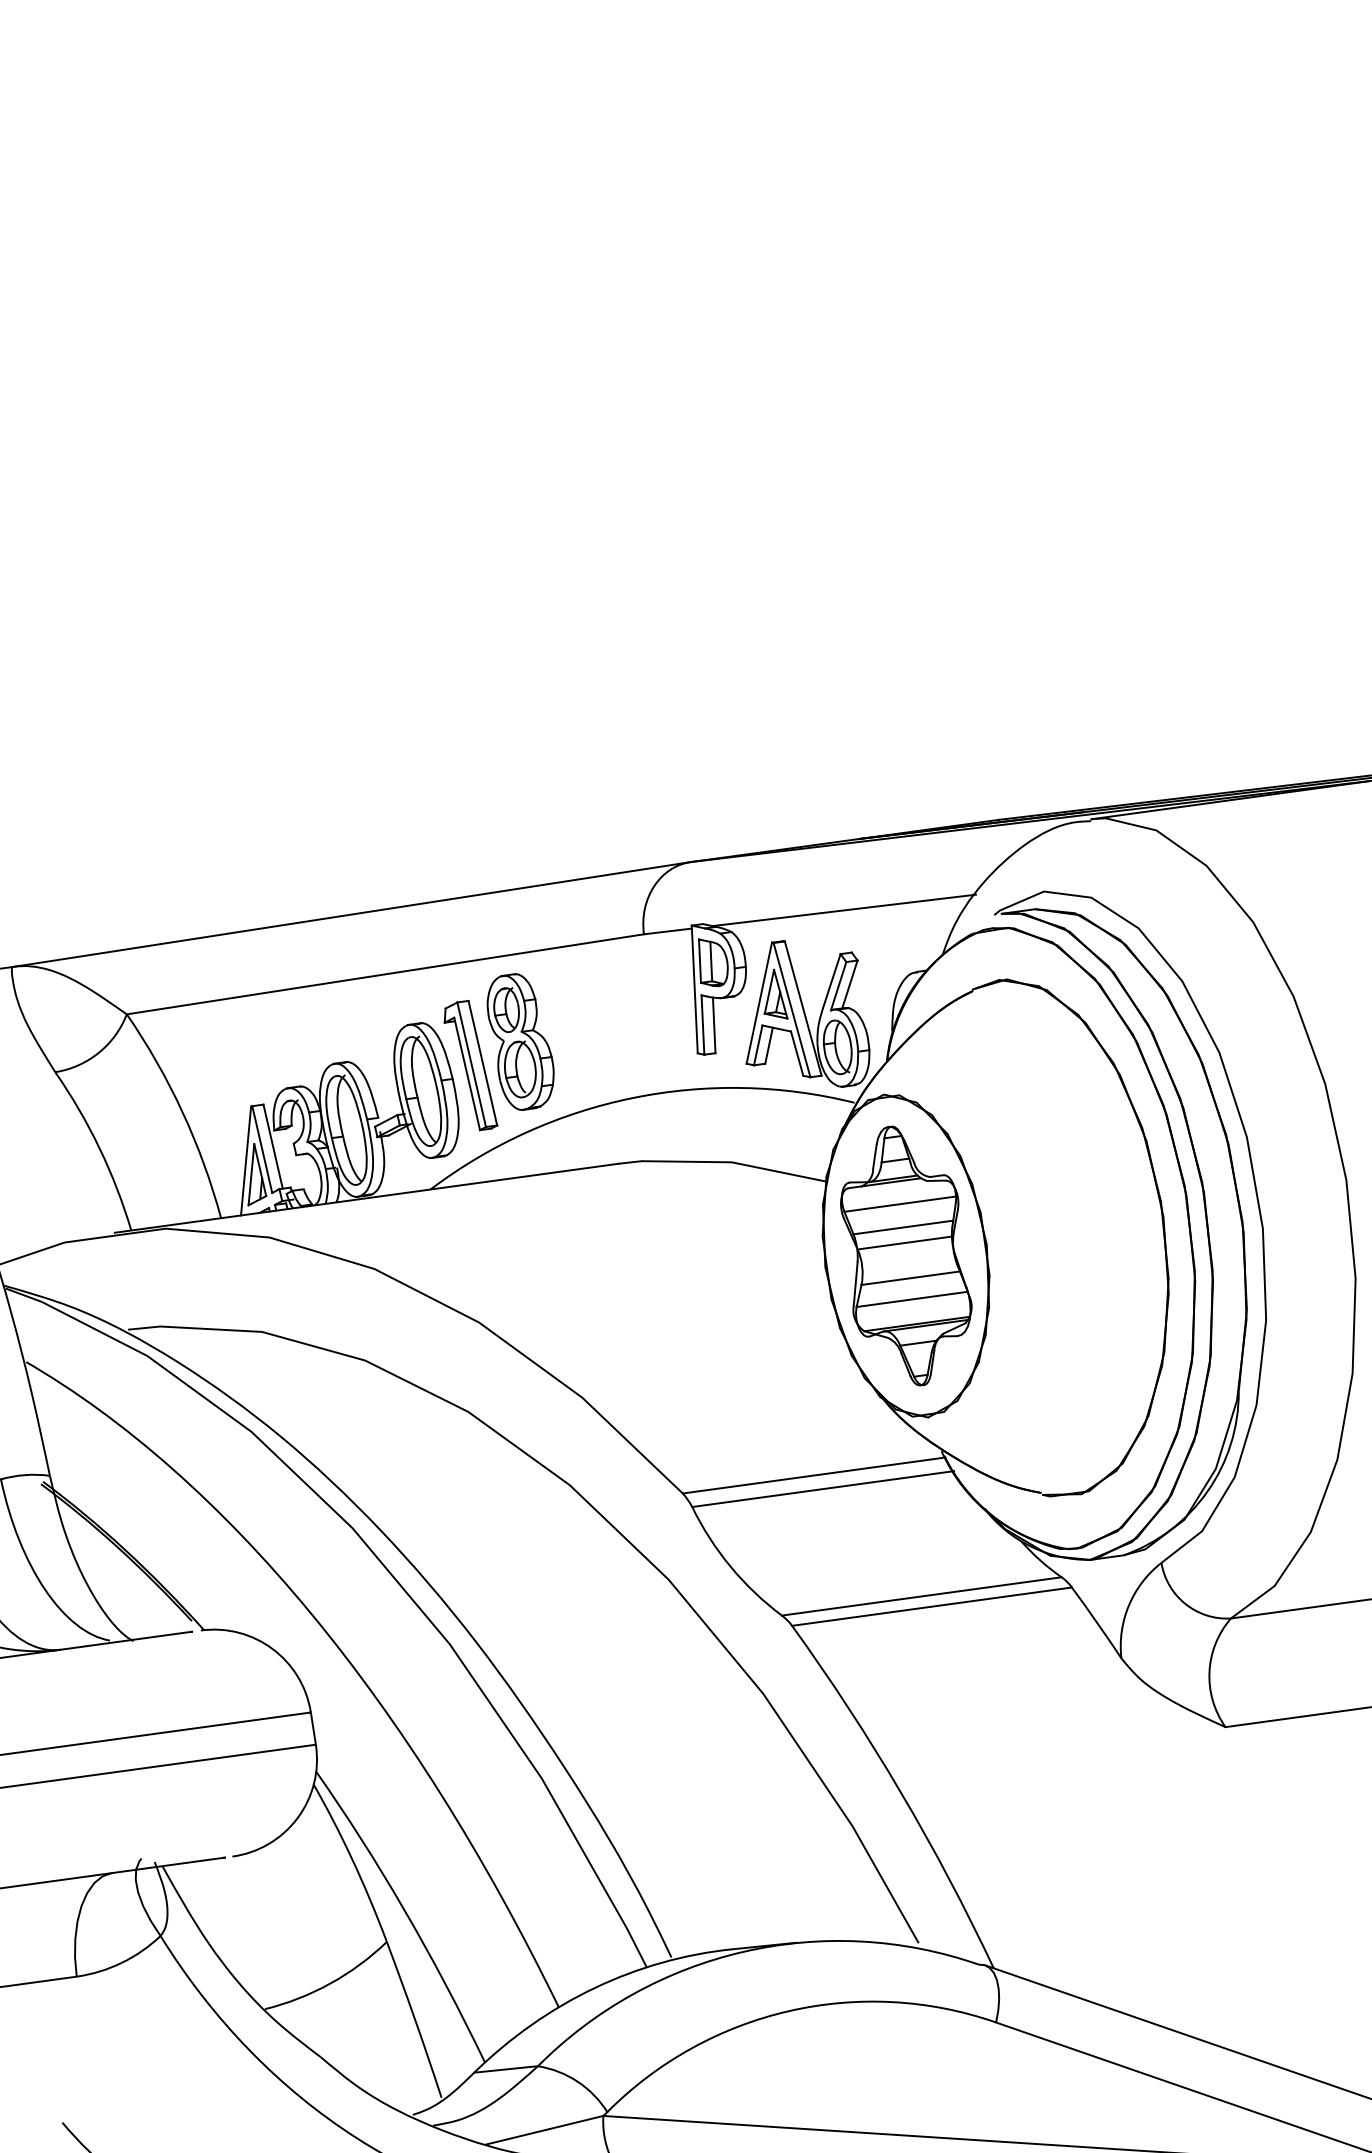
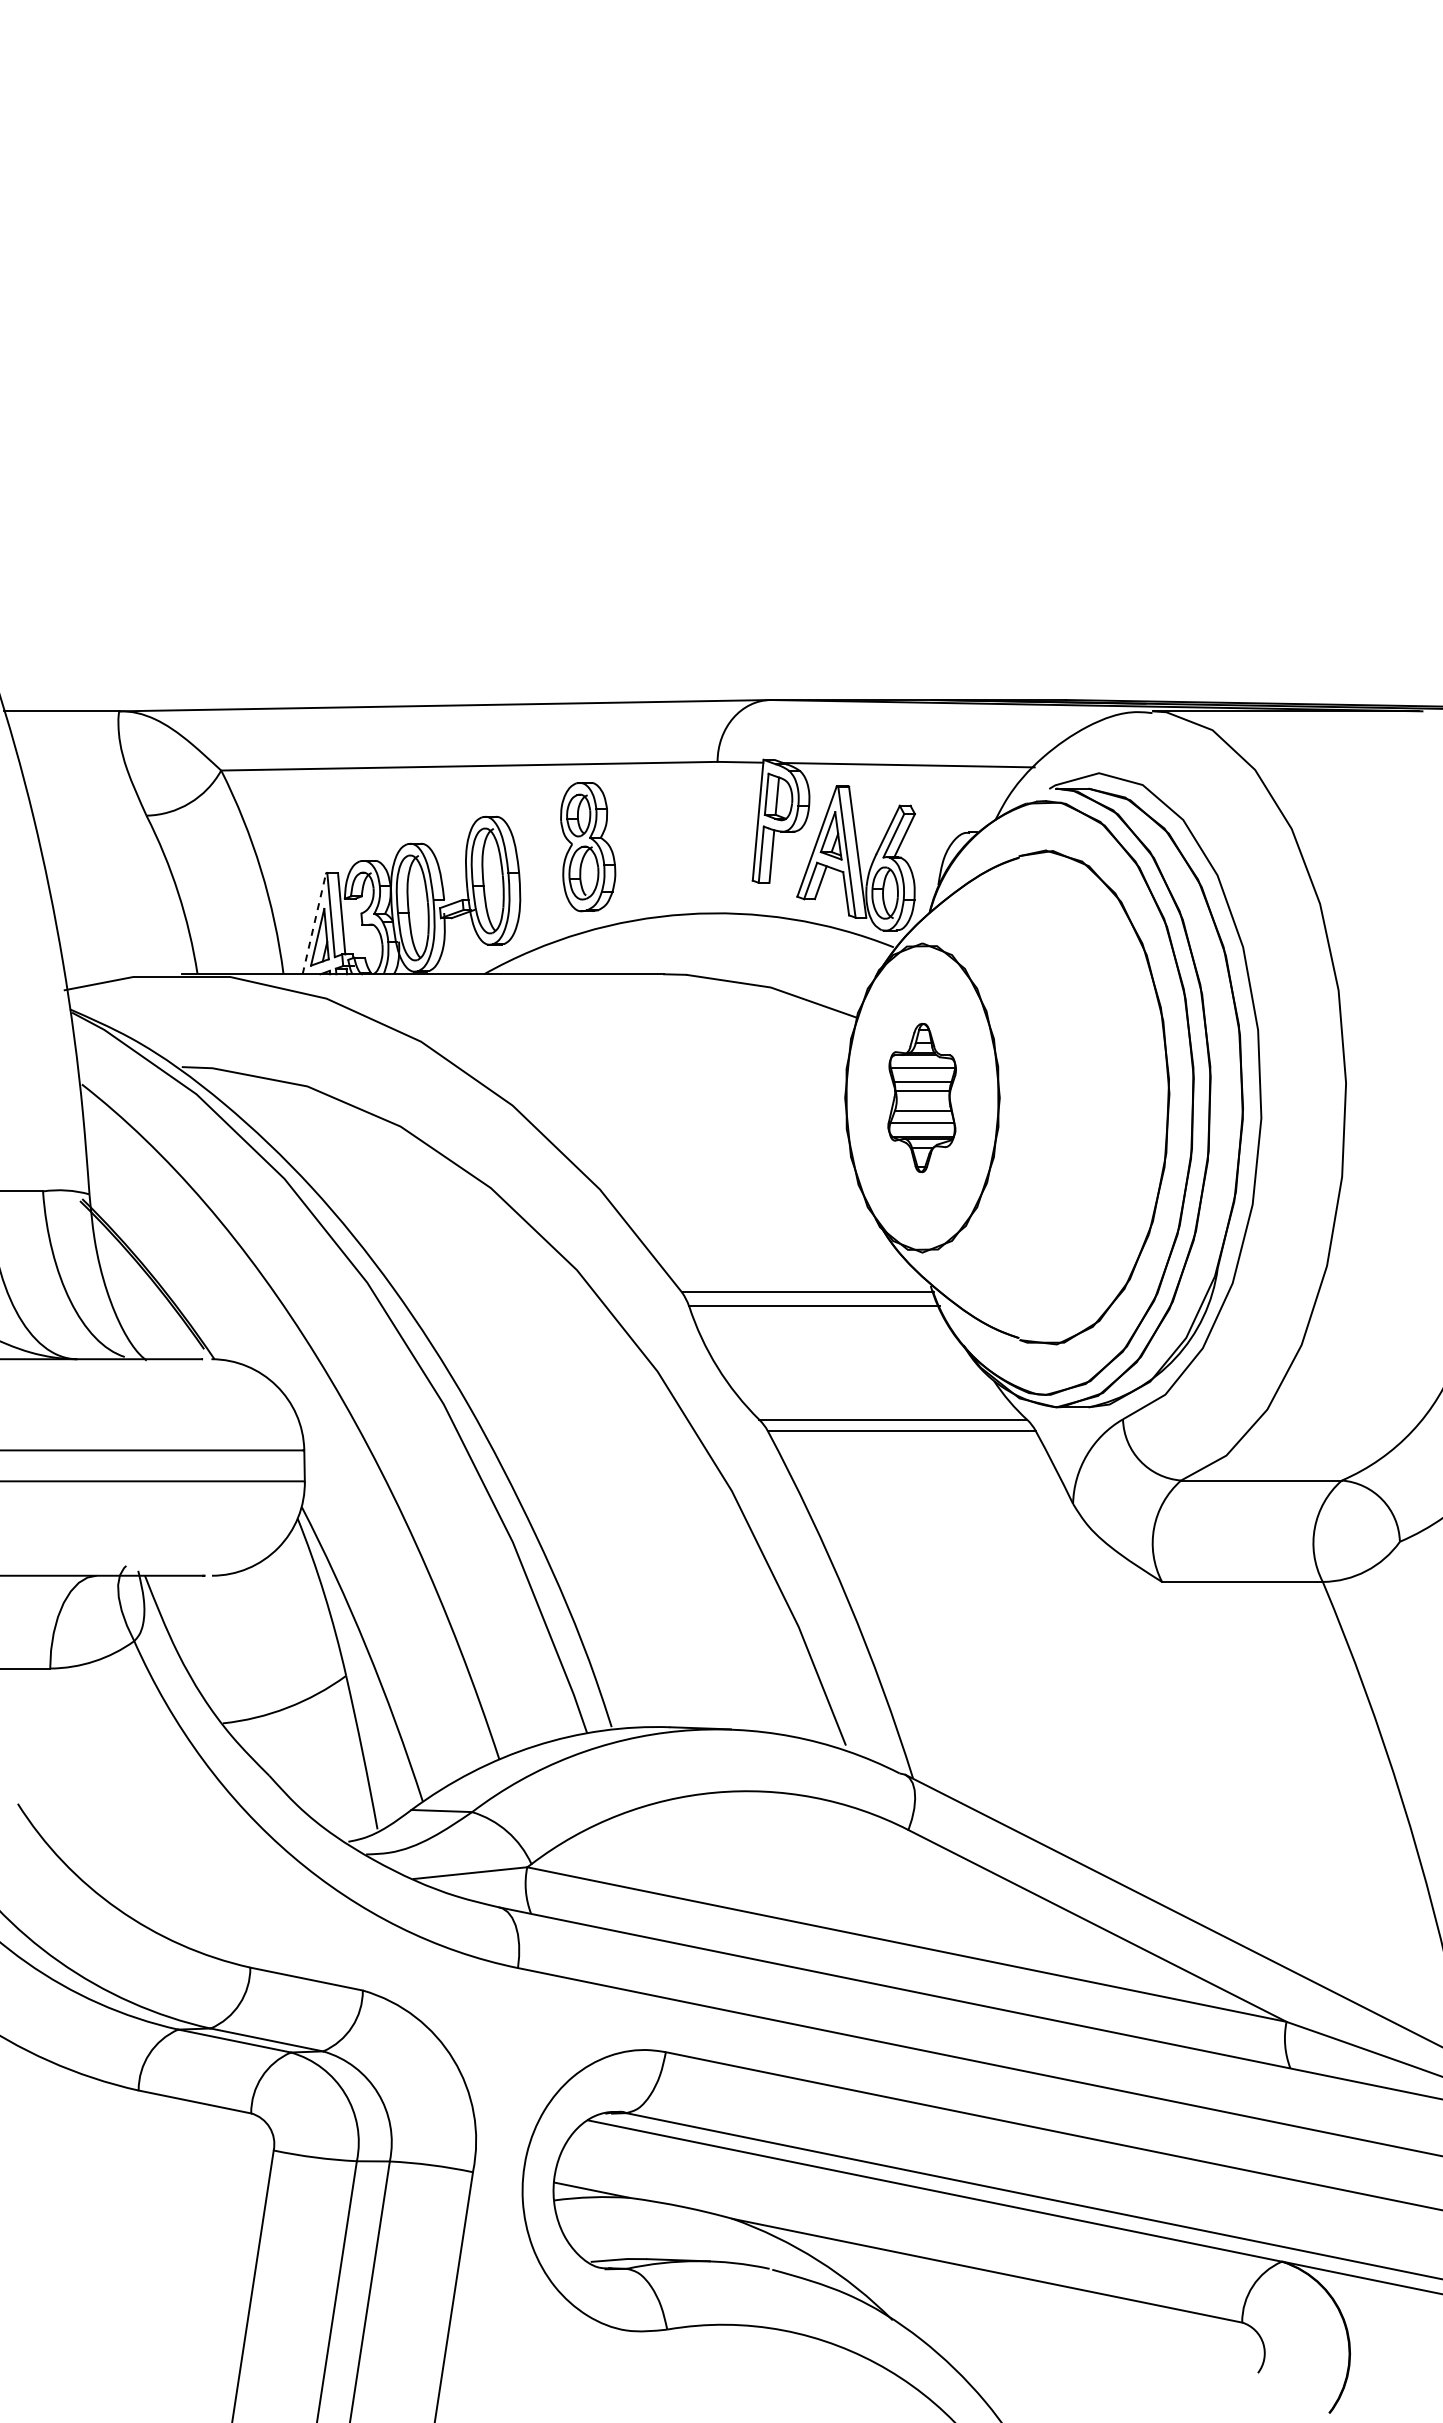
part: (469, 1065) -> (536, 862), removed
line: (246, 1160) -> (314, 923), solid -> dashed
part: (904, 1255) -> (921, 1097), size x0.6

